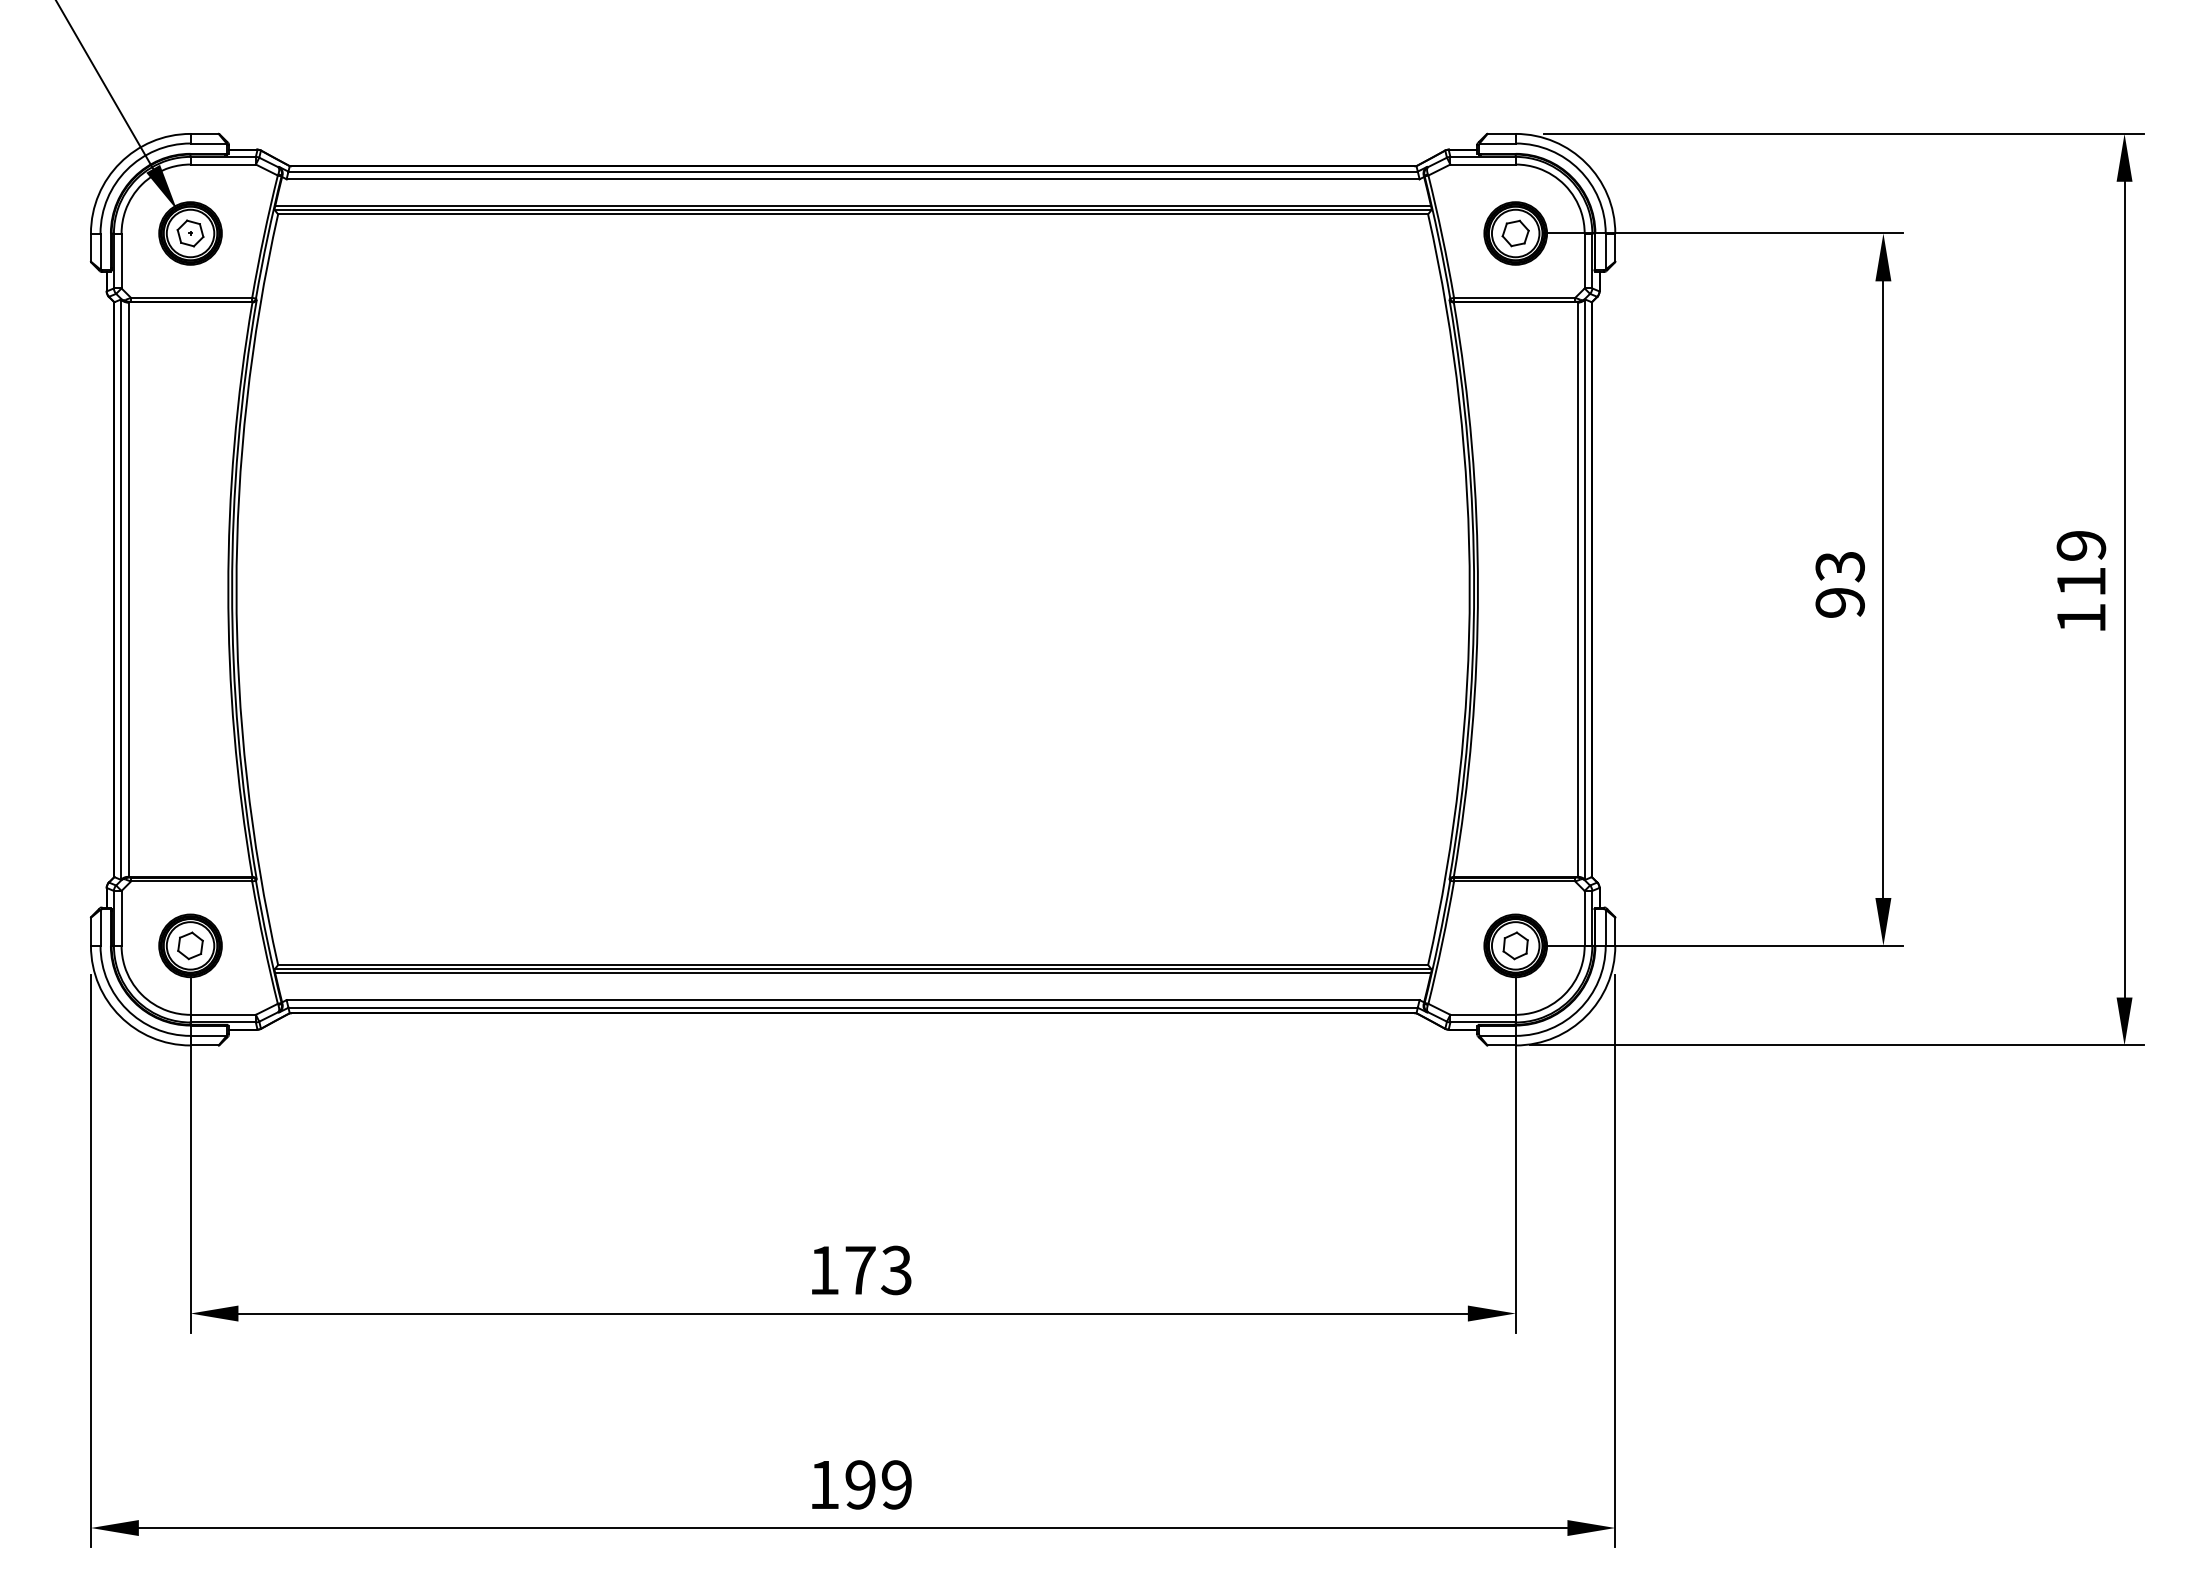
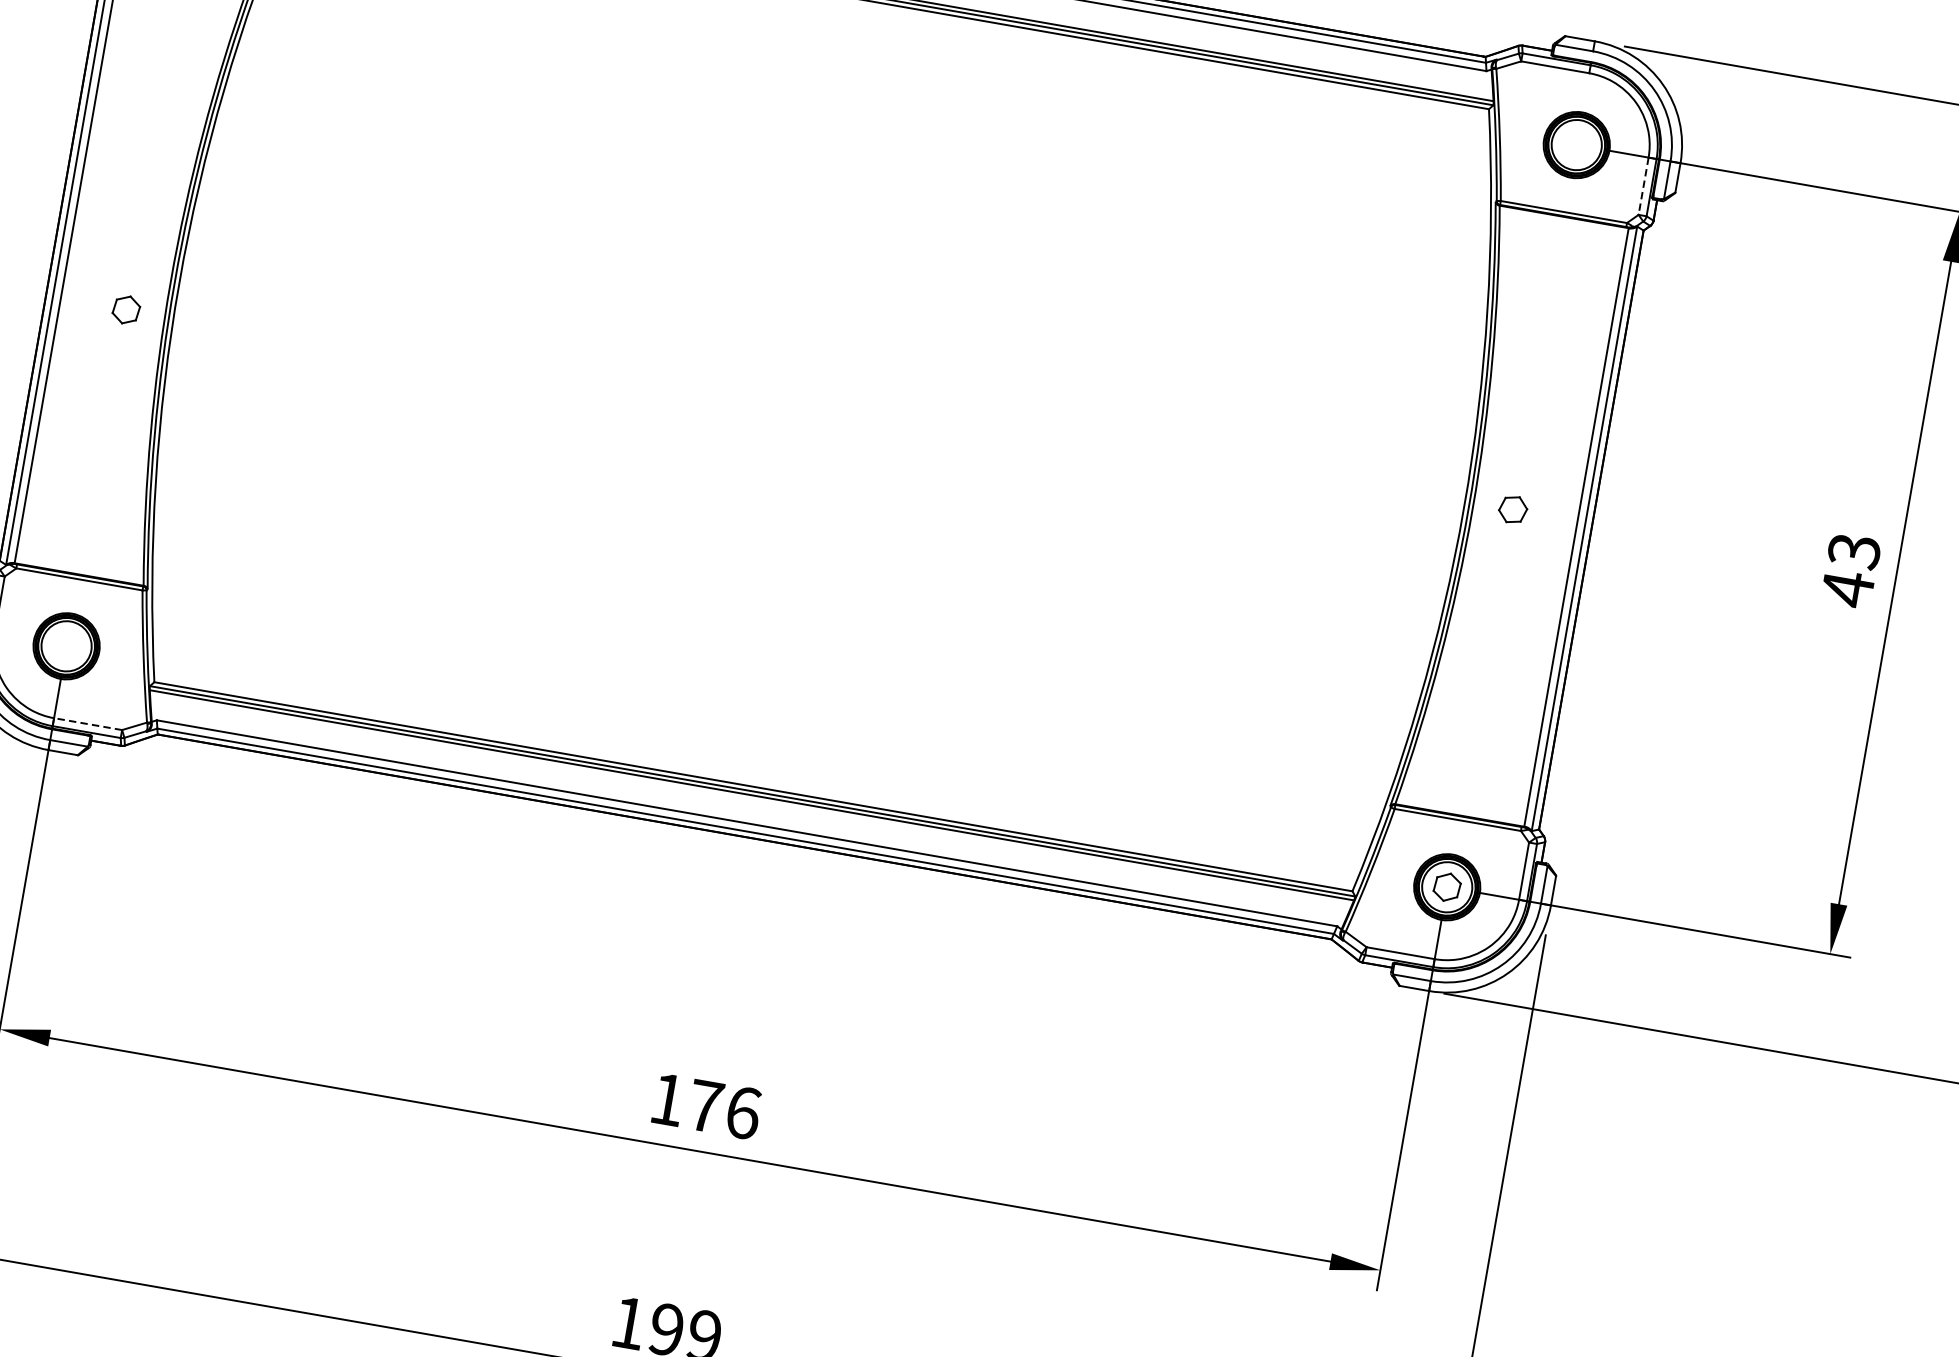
part: (1515, 233) -> (1512, 509), moved
line: (1584, 261) -> (1643, 186), solid -> dashed
text: (1839, 602) -> (1847, 588), 93 -> 43
part: (190, 945) -> (126, 309), moved
line: (223, 1014) -> (88, 723), solid -> dashed
text: (896, 1270) -> (743, 1112), 173 -> 176

